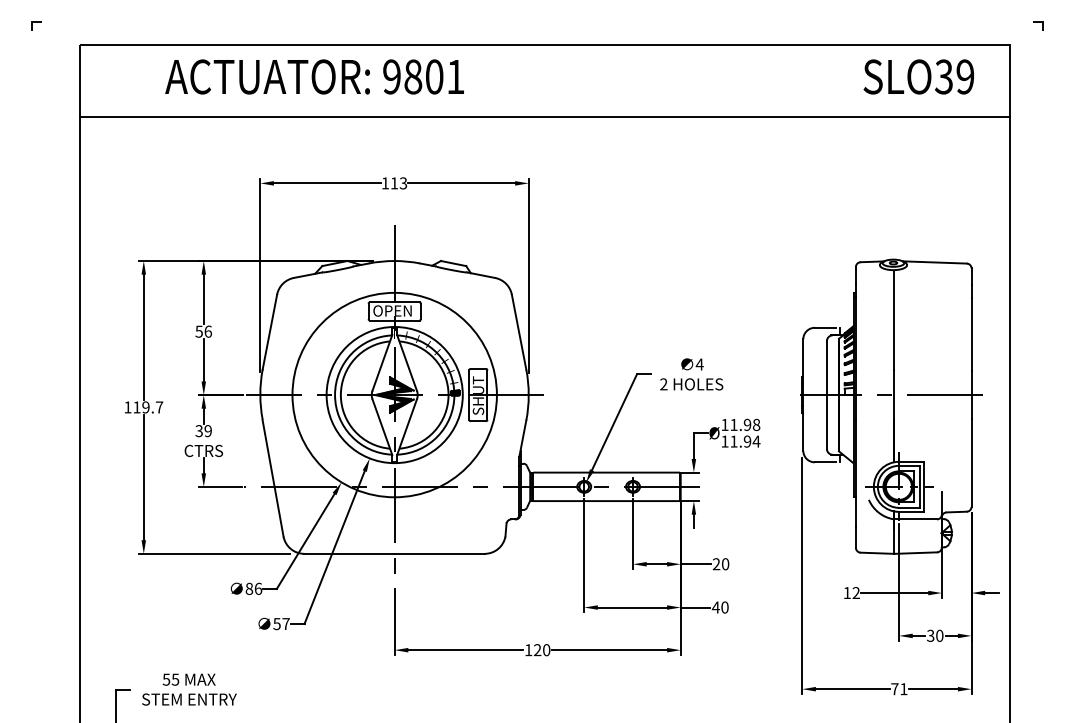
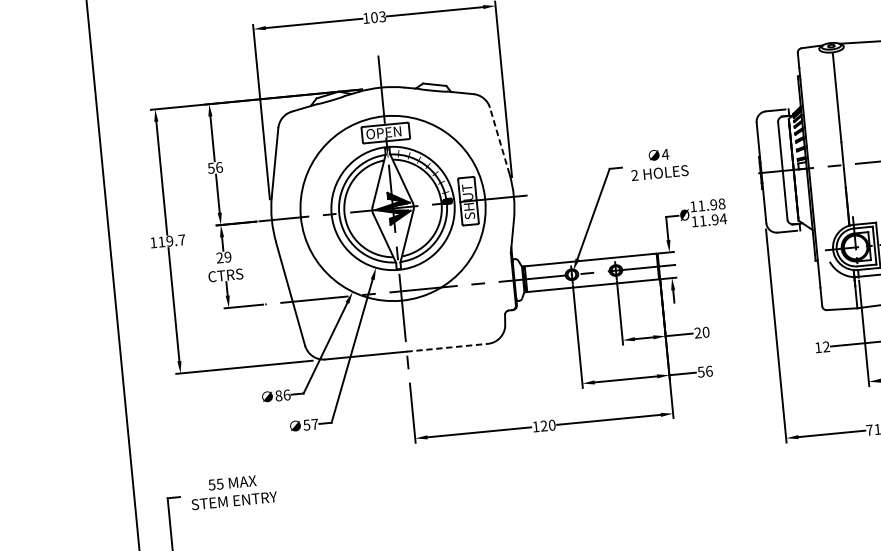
text: (394, 183) -> (374, 17), 113 -> 103
line: (519, 331) -> (500, 140), solid -> dashed
text: (198, 431) -> (219, 258), 39 -> 29
line: (439, 553) -> (447, 347), solid -> dashed
text: (719, 607) -> (704, 371), 40 -> 56

